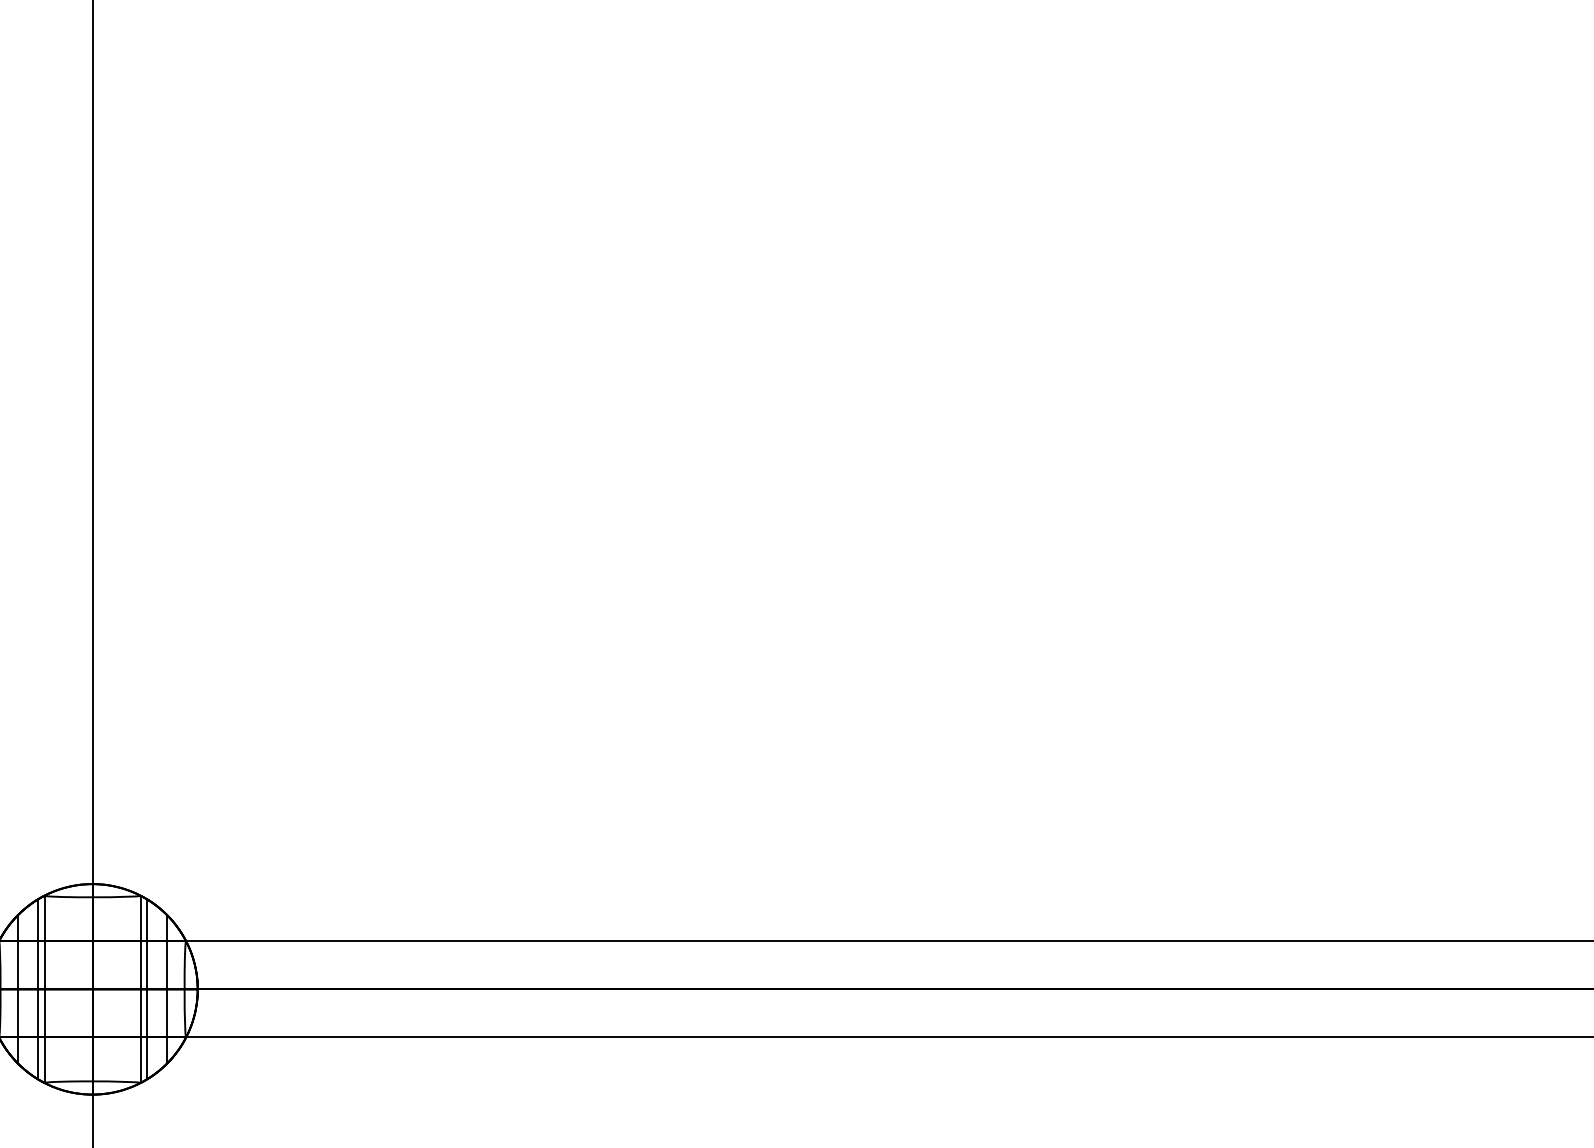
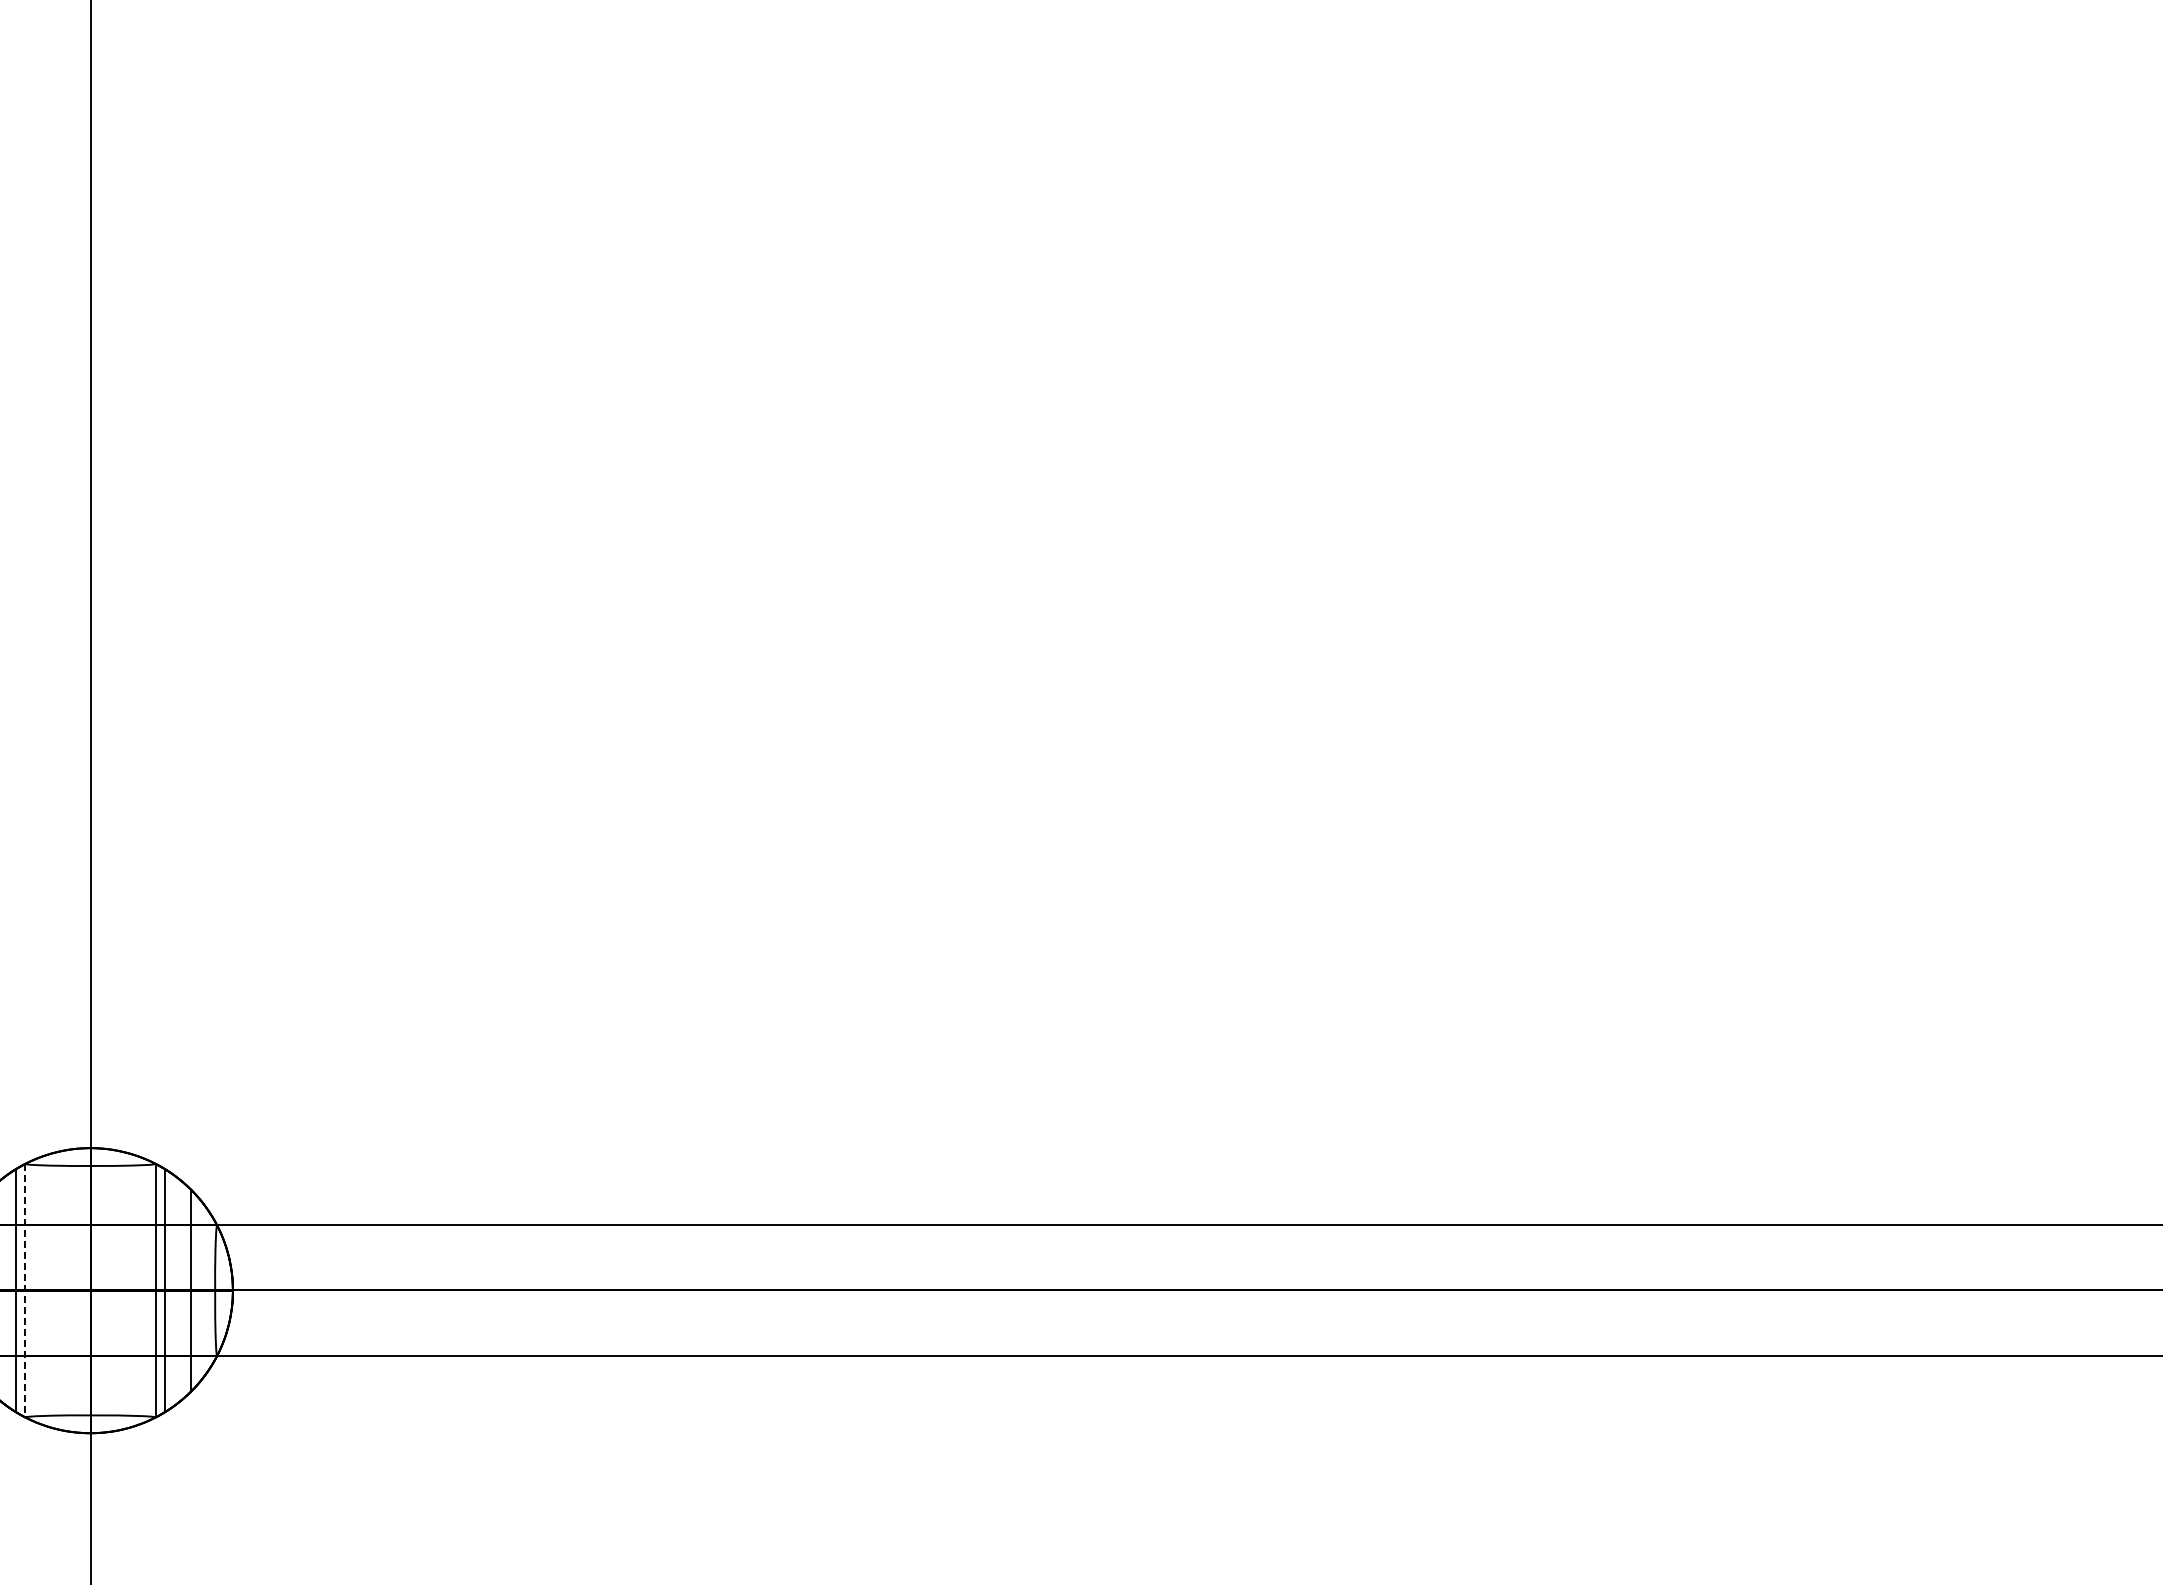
line: (44, 989) -> (25, 1290), solid -> dashed

